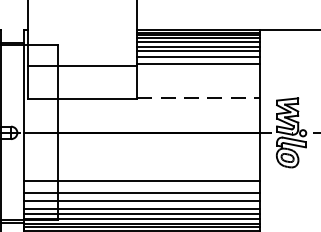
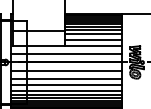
line: (198, 73) -> (93, 34), added
line: (198, 84) -> (93, 39), added
line: (198, 98) -> (93, 46), dashed -> solid
line: (141, 113) -> (66, 53), added
line: (141, 152) -> (66, 71), added
line: (141, 167) -> (66, 78), added

